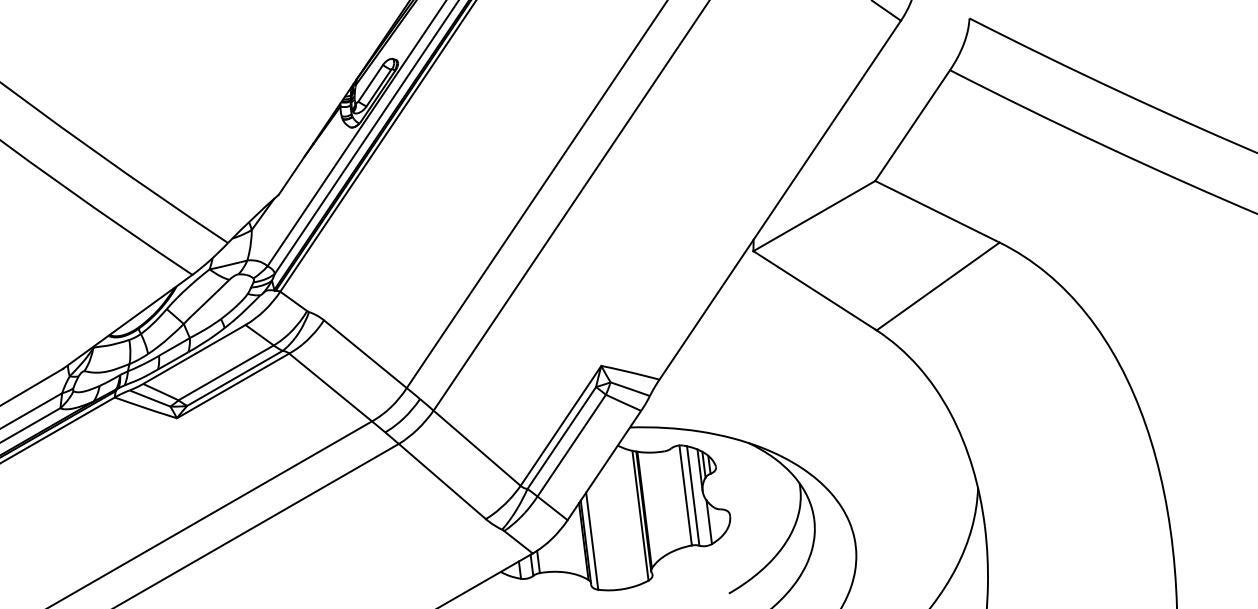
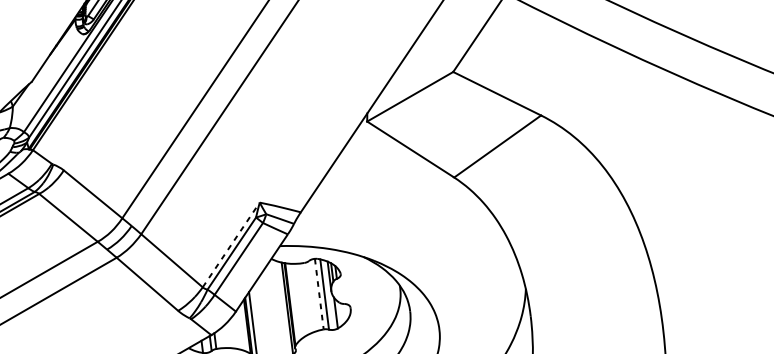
line: (561, 425) -> (231, 244), solid -> dashed
line: (685, 495) -> (319, 294), solid -> dashed

